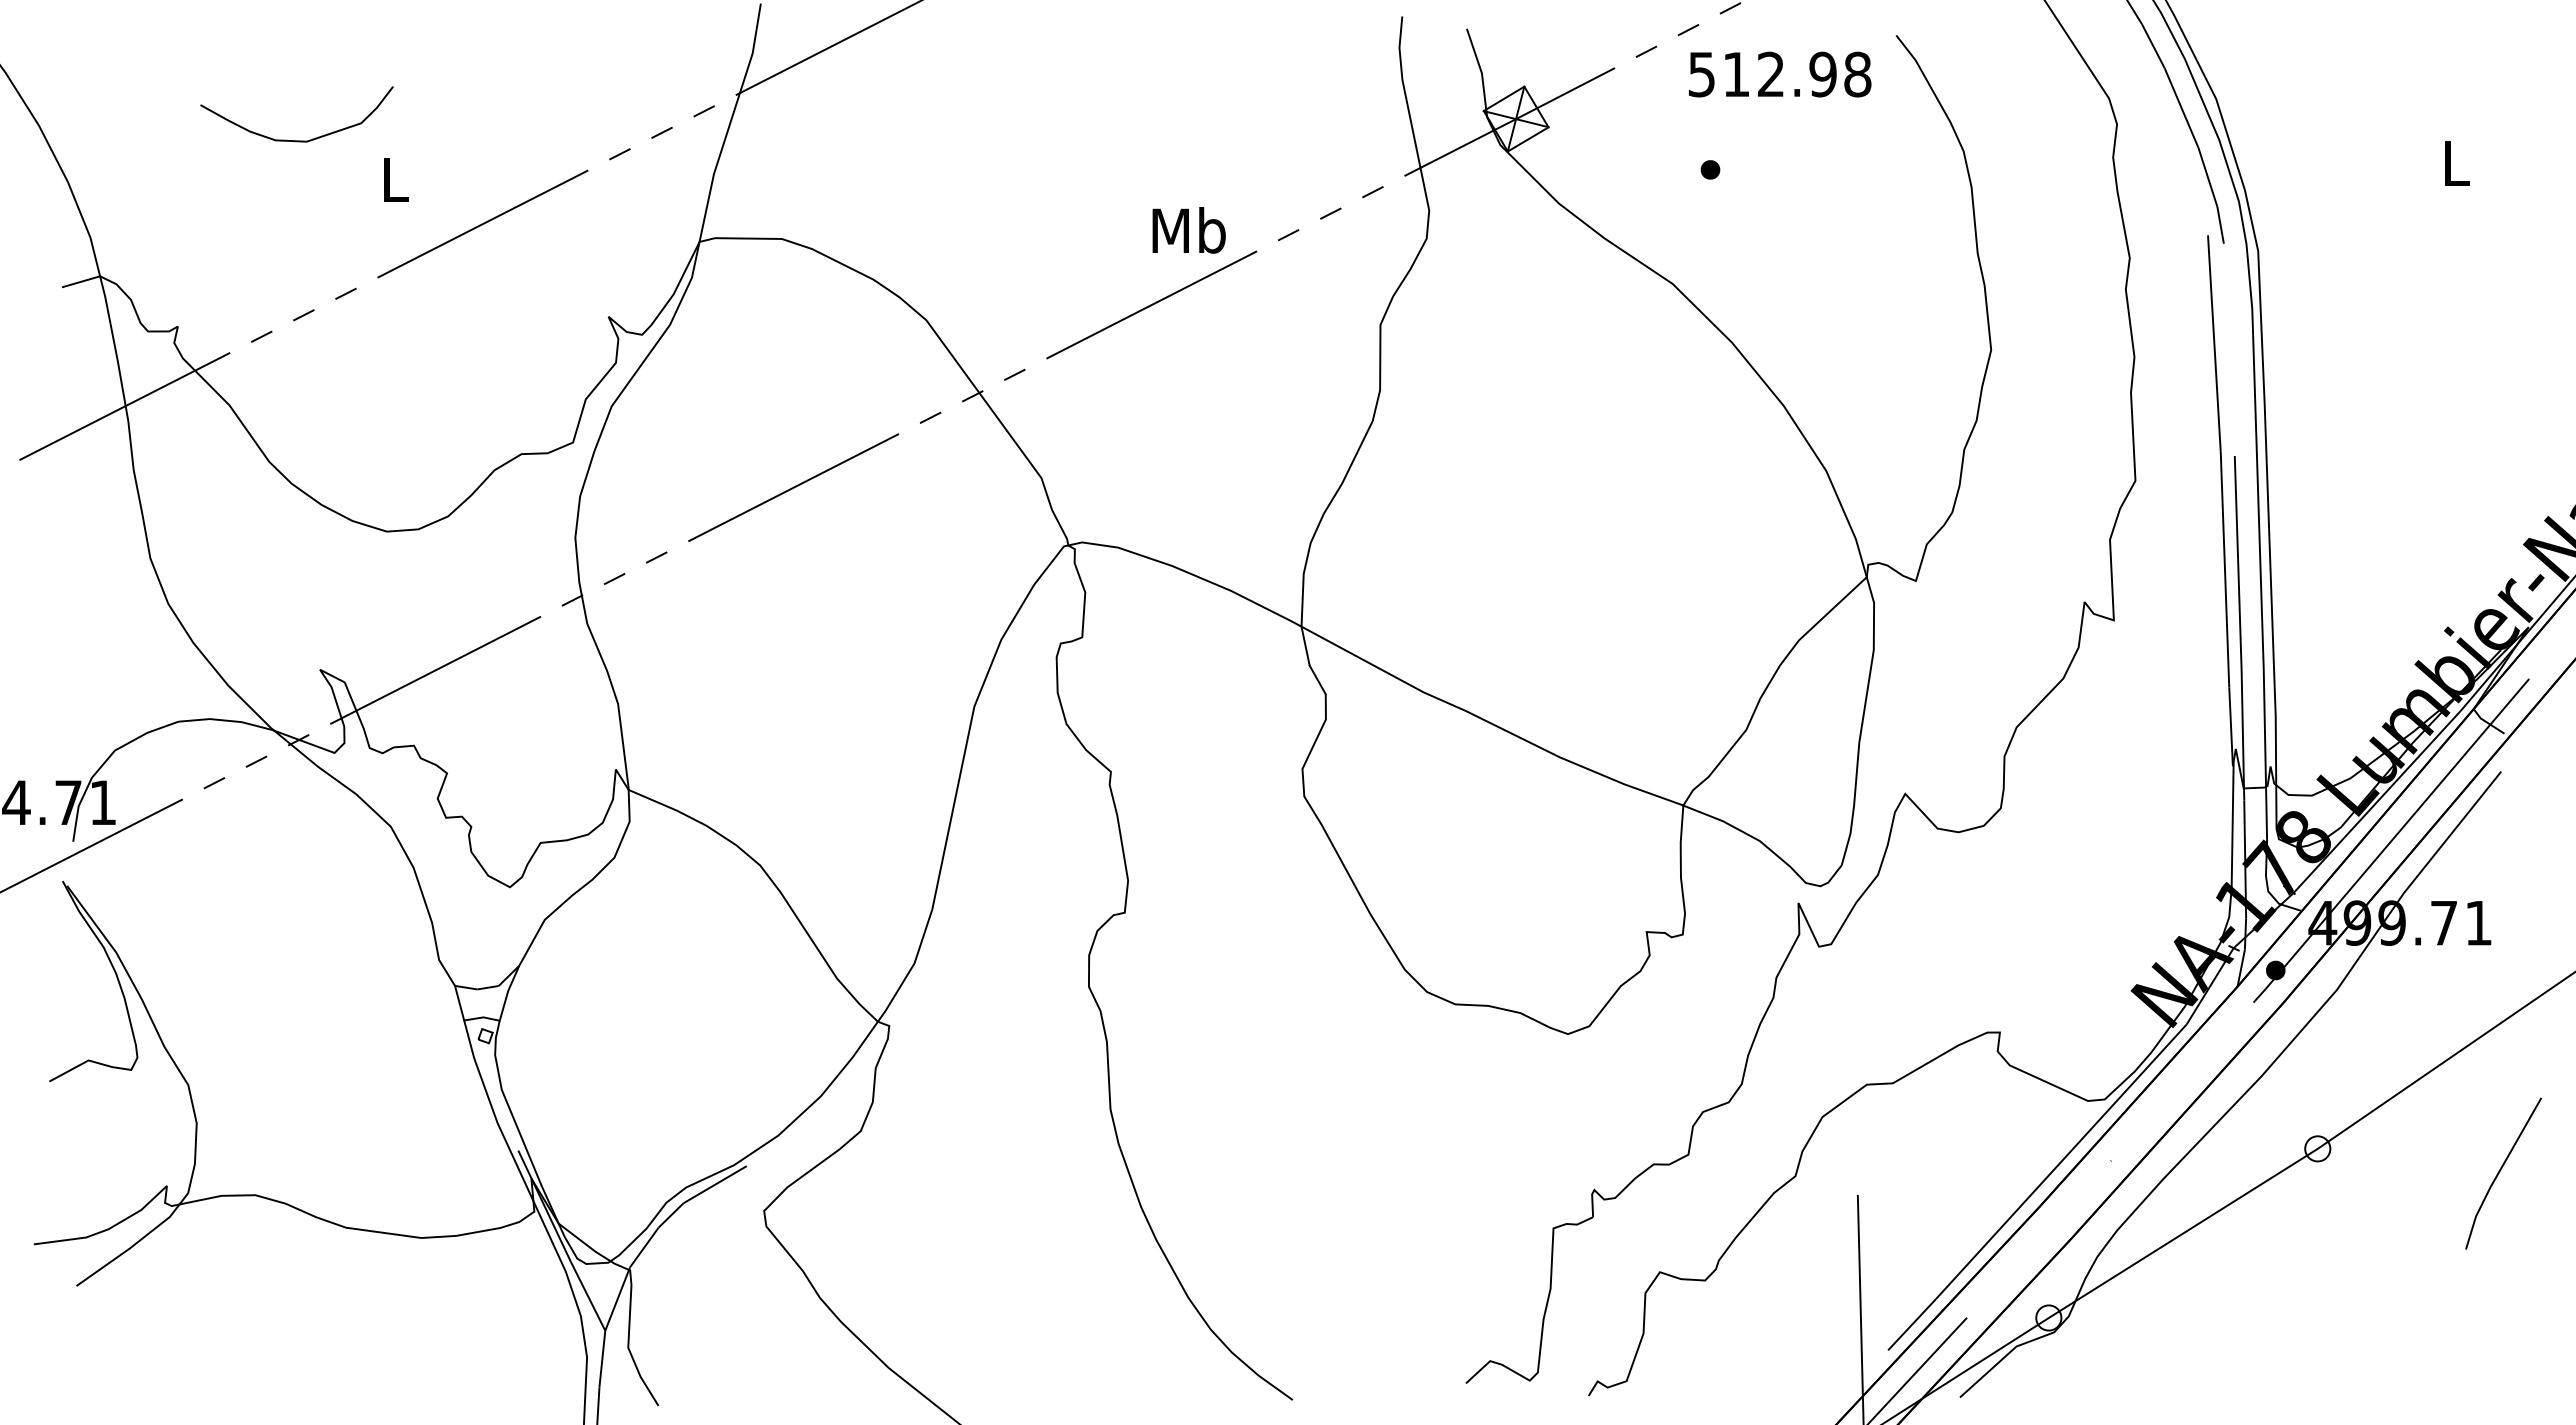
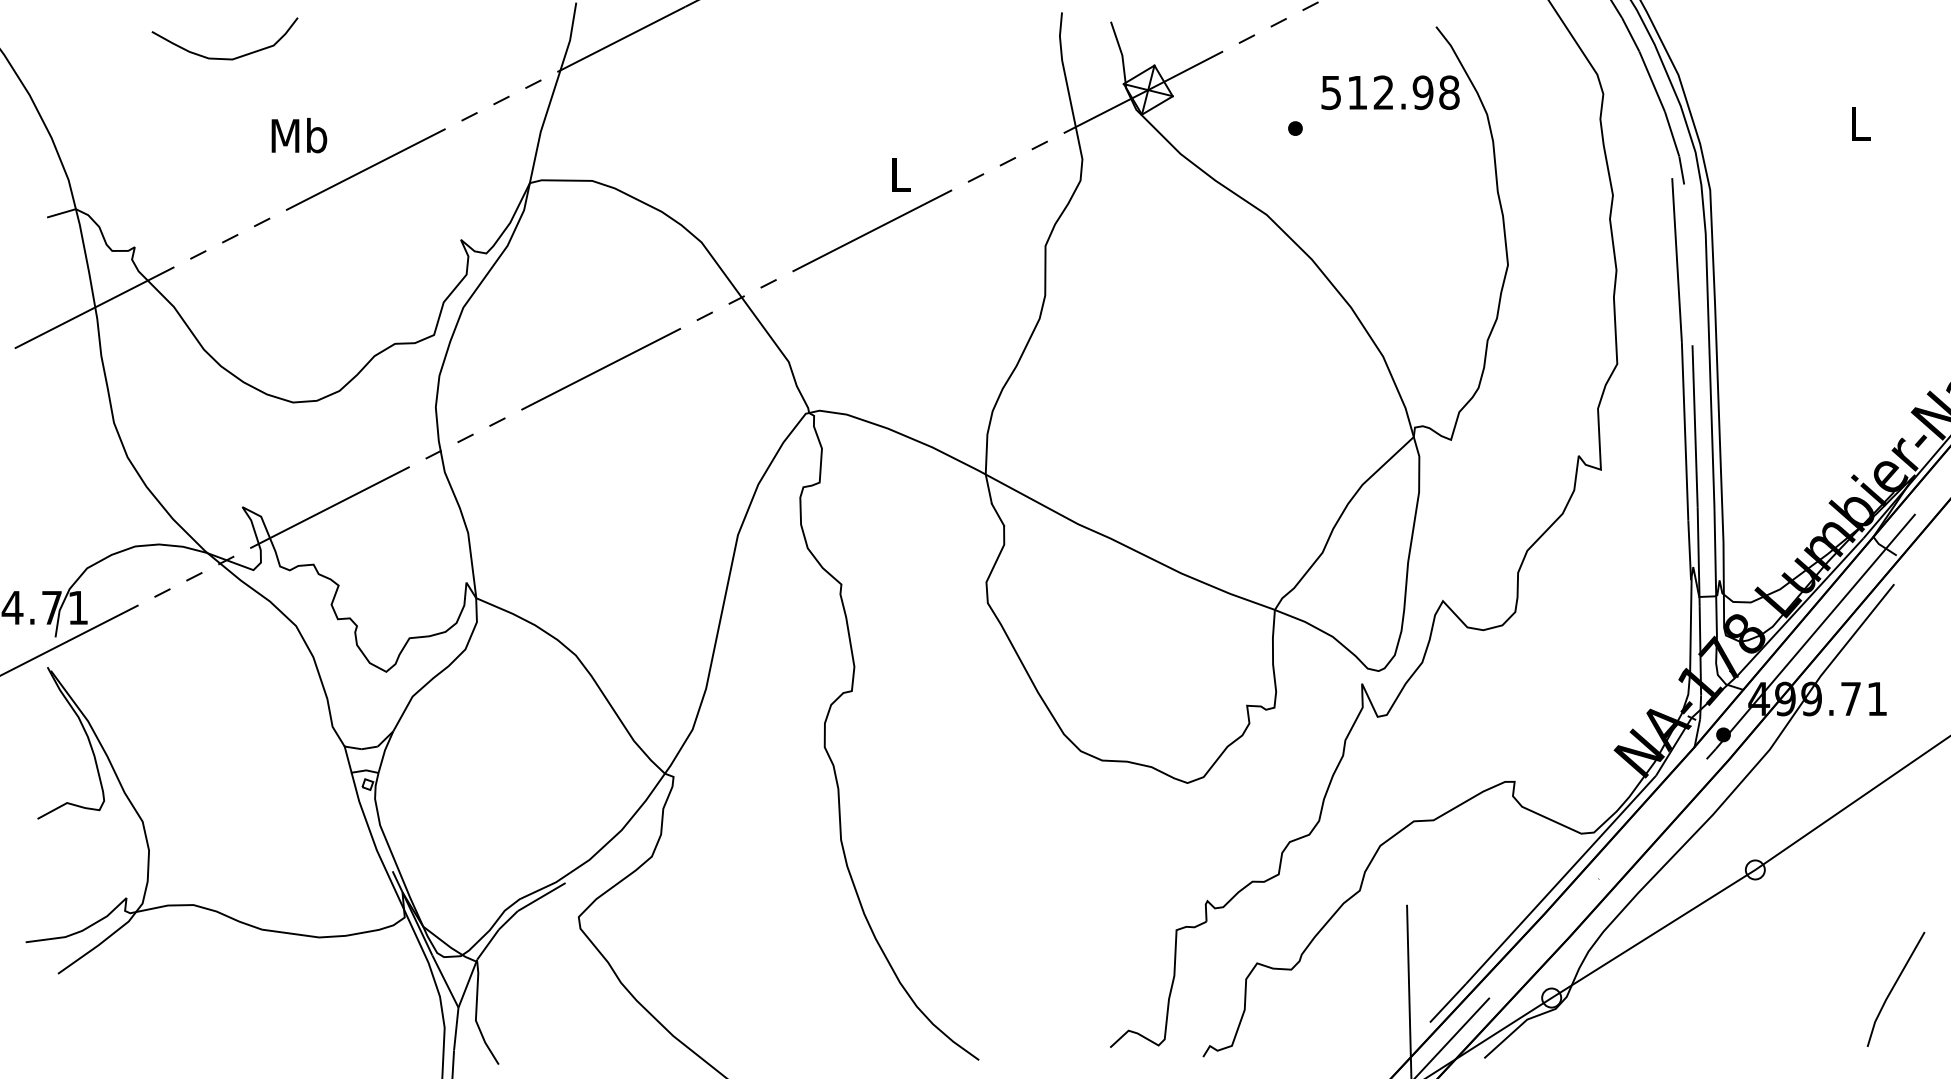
text: (1780, 74) -> (1390, 92), moved
curve: (296, 140) -> (224, 58), moved
text: (394, 178) -> (298, 135), L -> Mb
text: (1188, 230) -> (900, 174), Mb -> L
line: (2501, 1170) -> (1894, 987), moved

